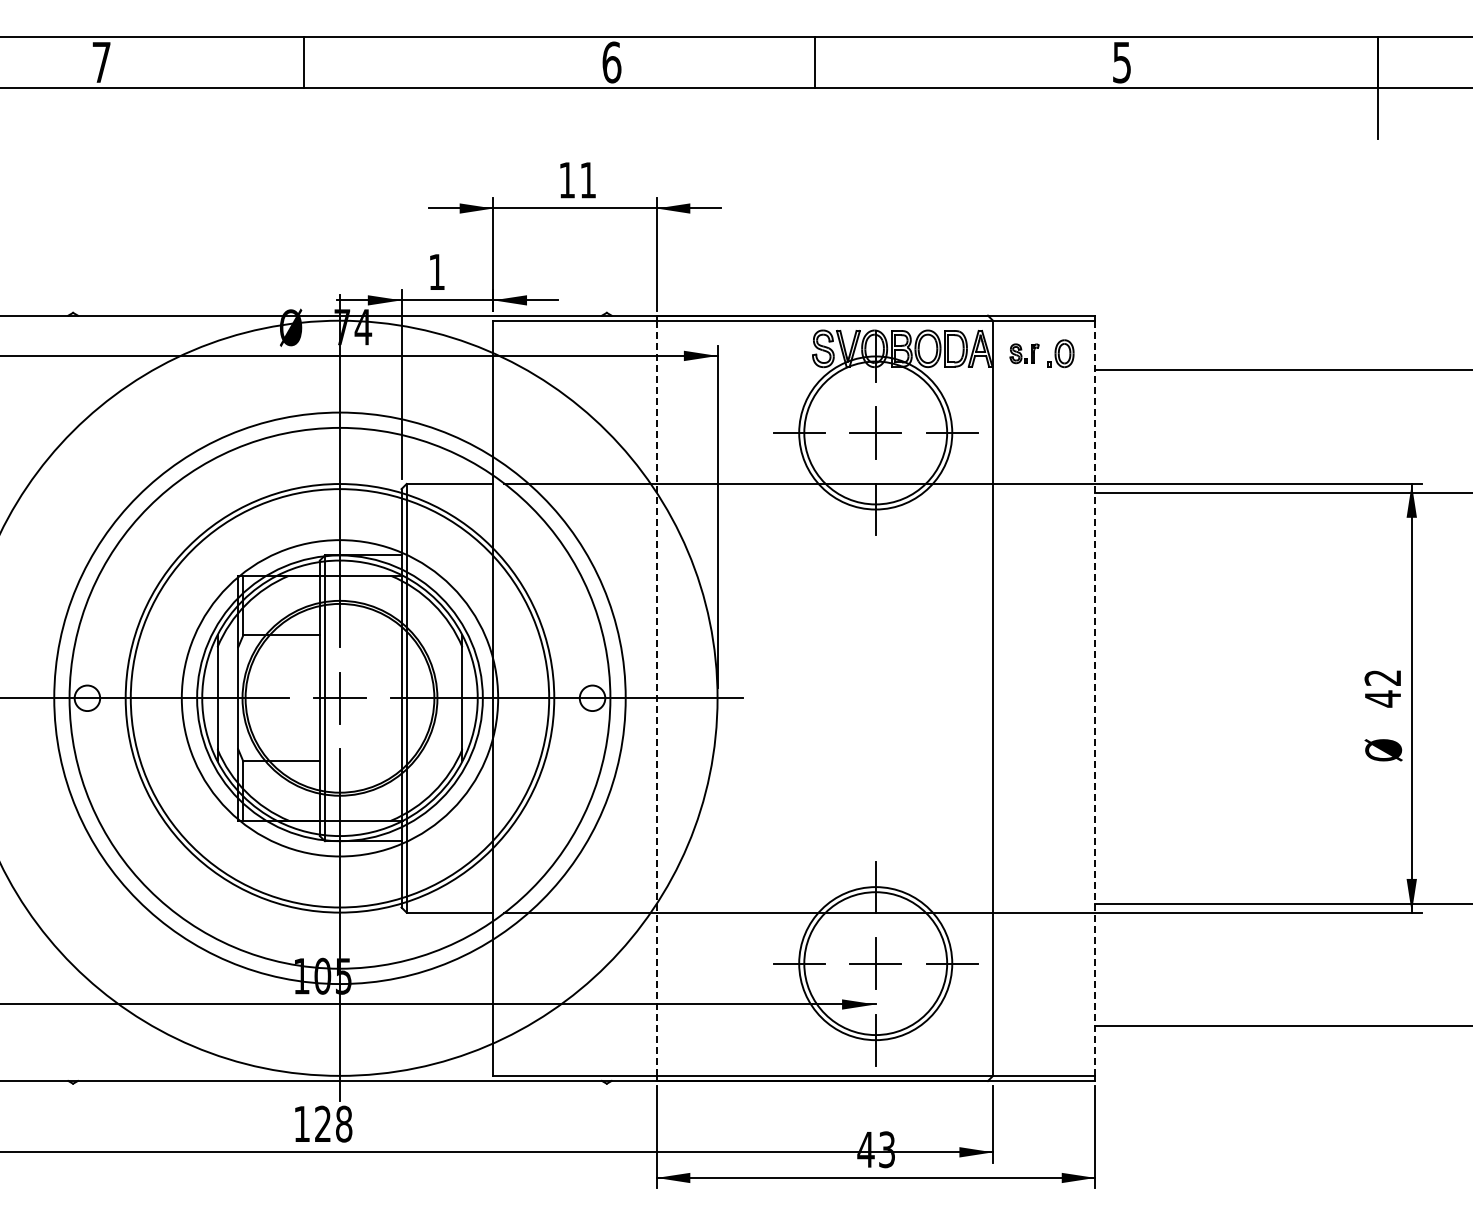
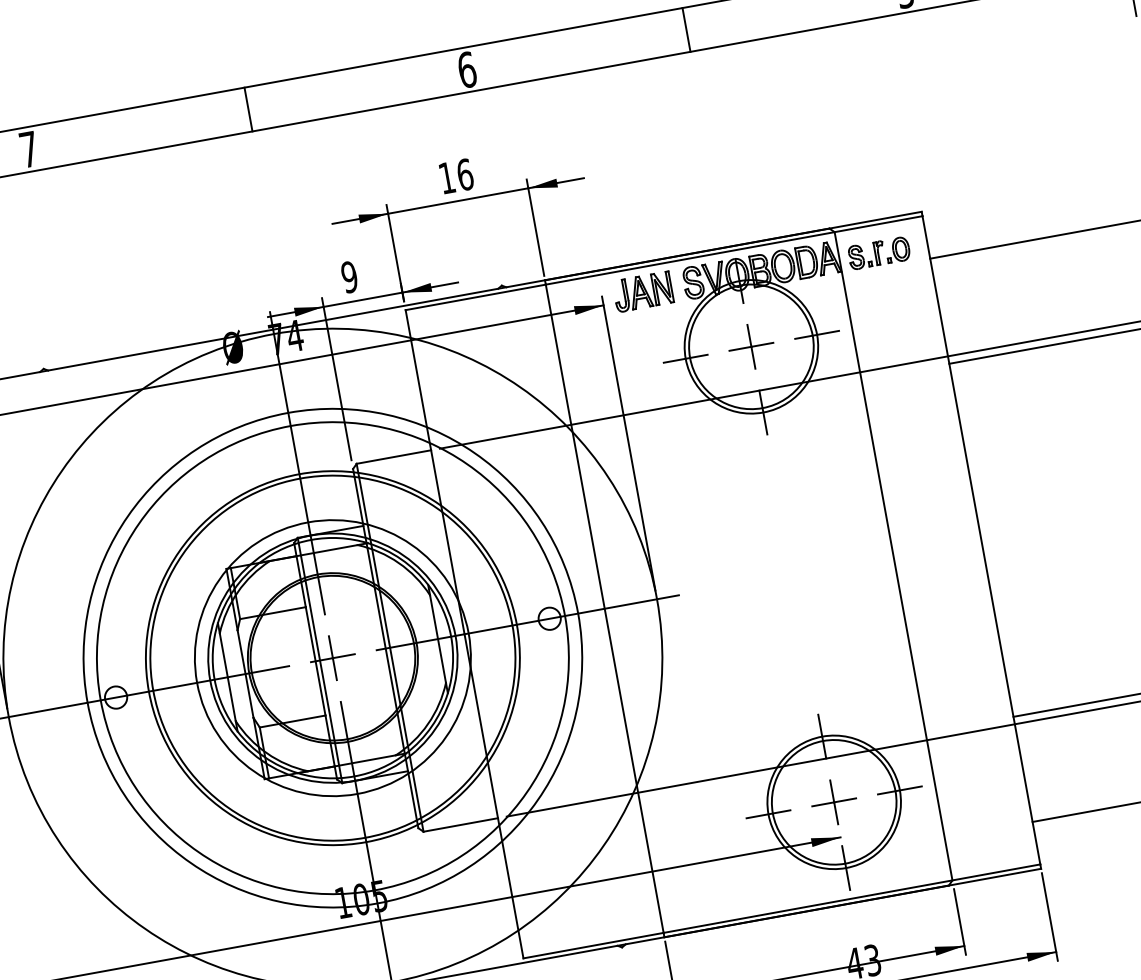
line: (304, 61) -> (248, 108), moved
line: (815, 61) -> (686, 29), moved
text: (588, 179) -> (465, 174), 11 -> 16
text: (436, 271) -> (349, 276), 1 -> 9
part: (764, 349) -> (642, 292), added
part: (1024, 353) -> (866, 255), size x1.43
line: (656, 698) -> (604, 608), dashed -> solid
line: (1095, 698) -> (981, 540), dashed -> solid

